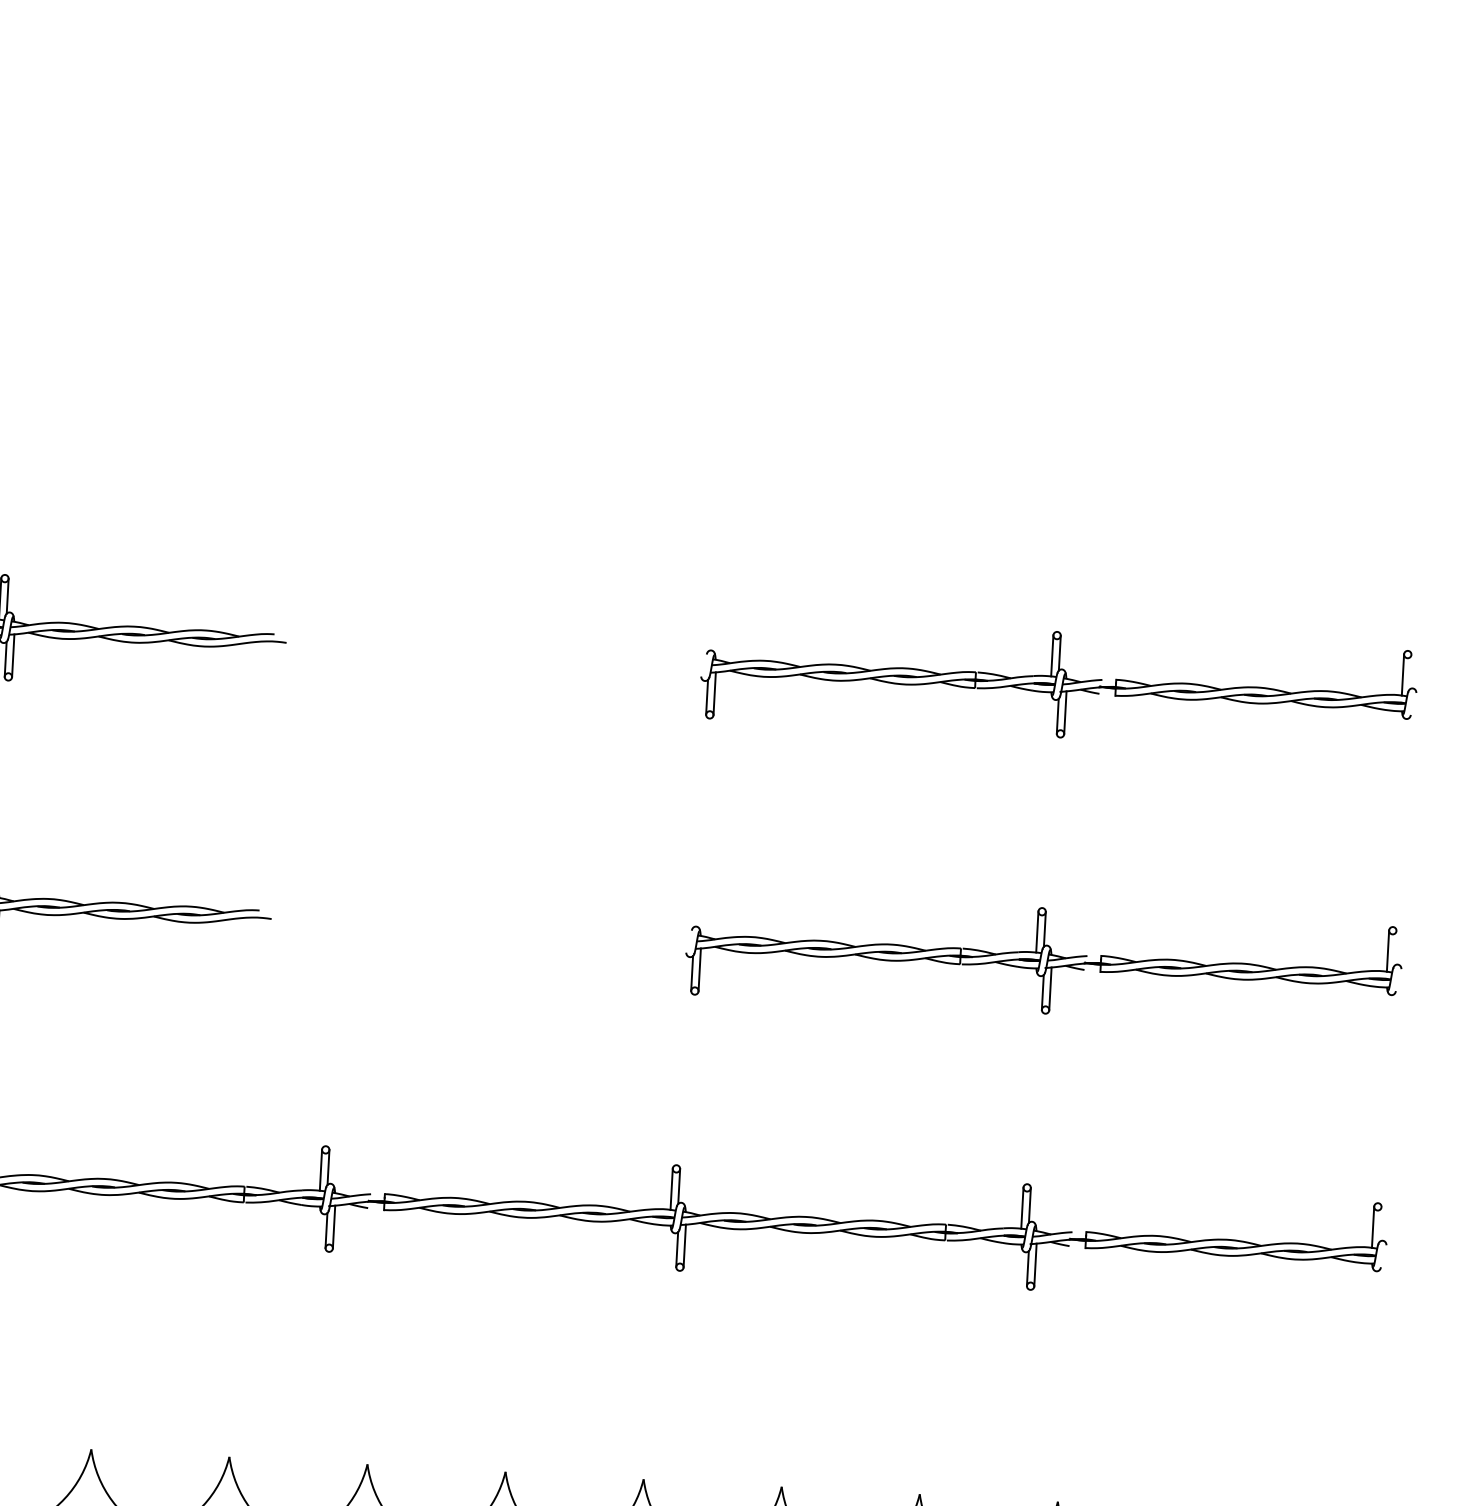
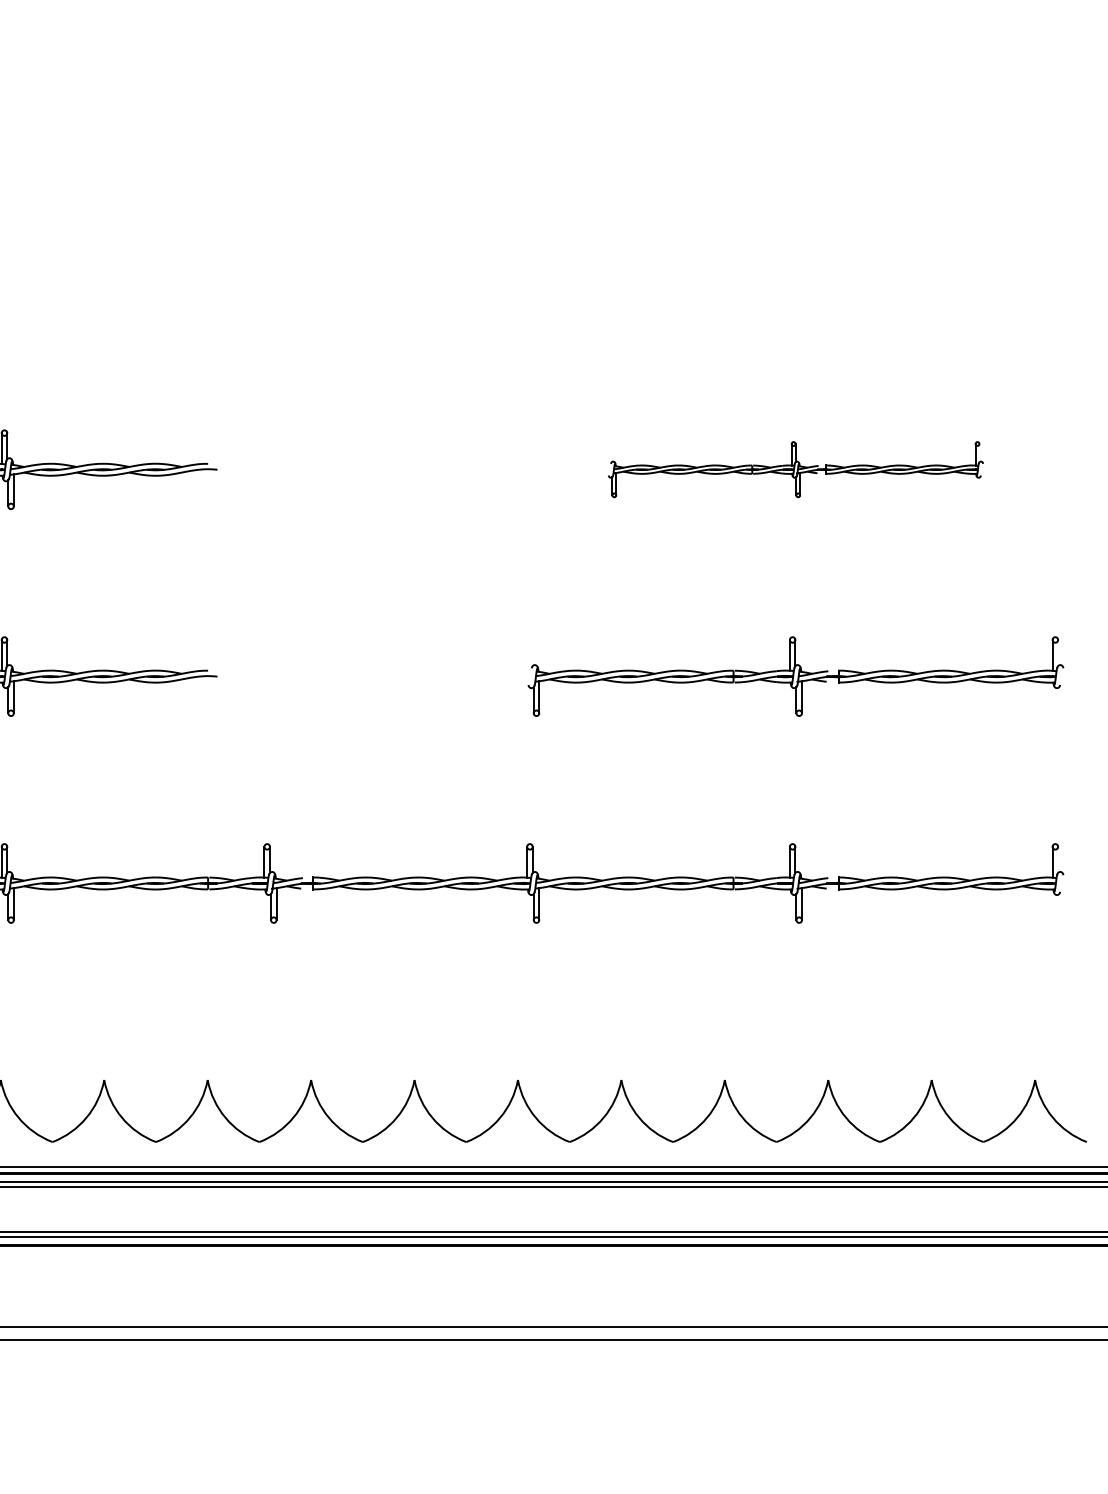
part: (1058, 684) -> (795, 469), size x0.7

